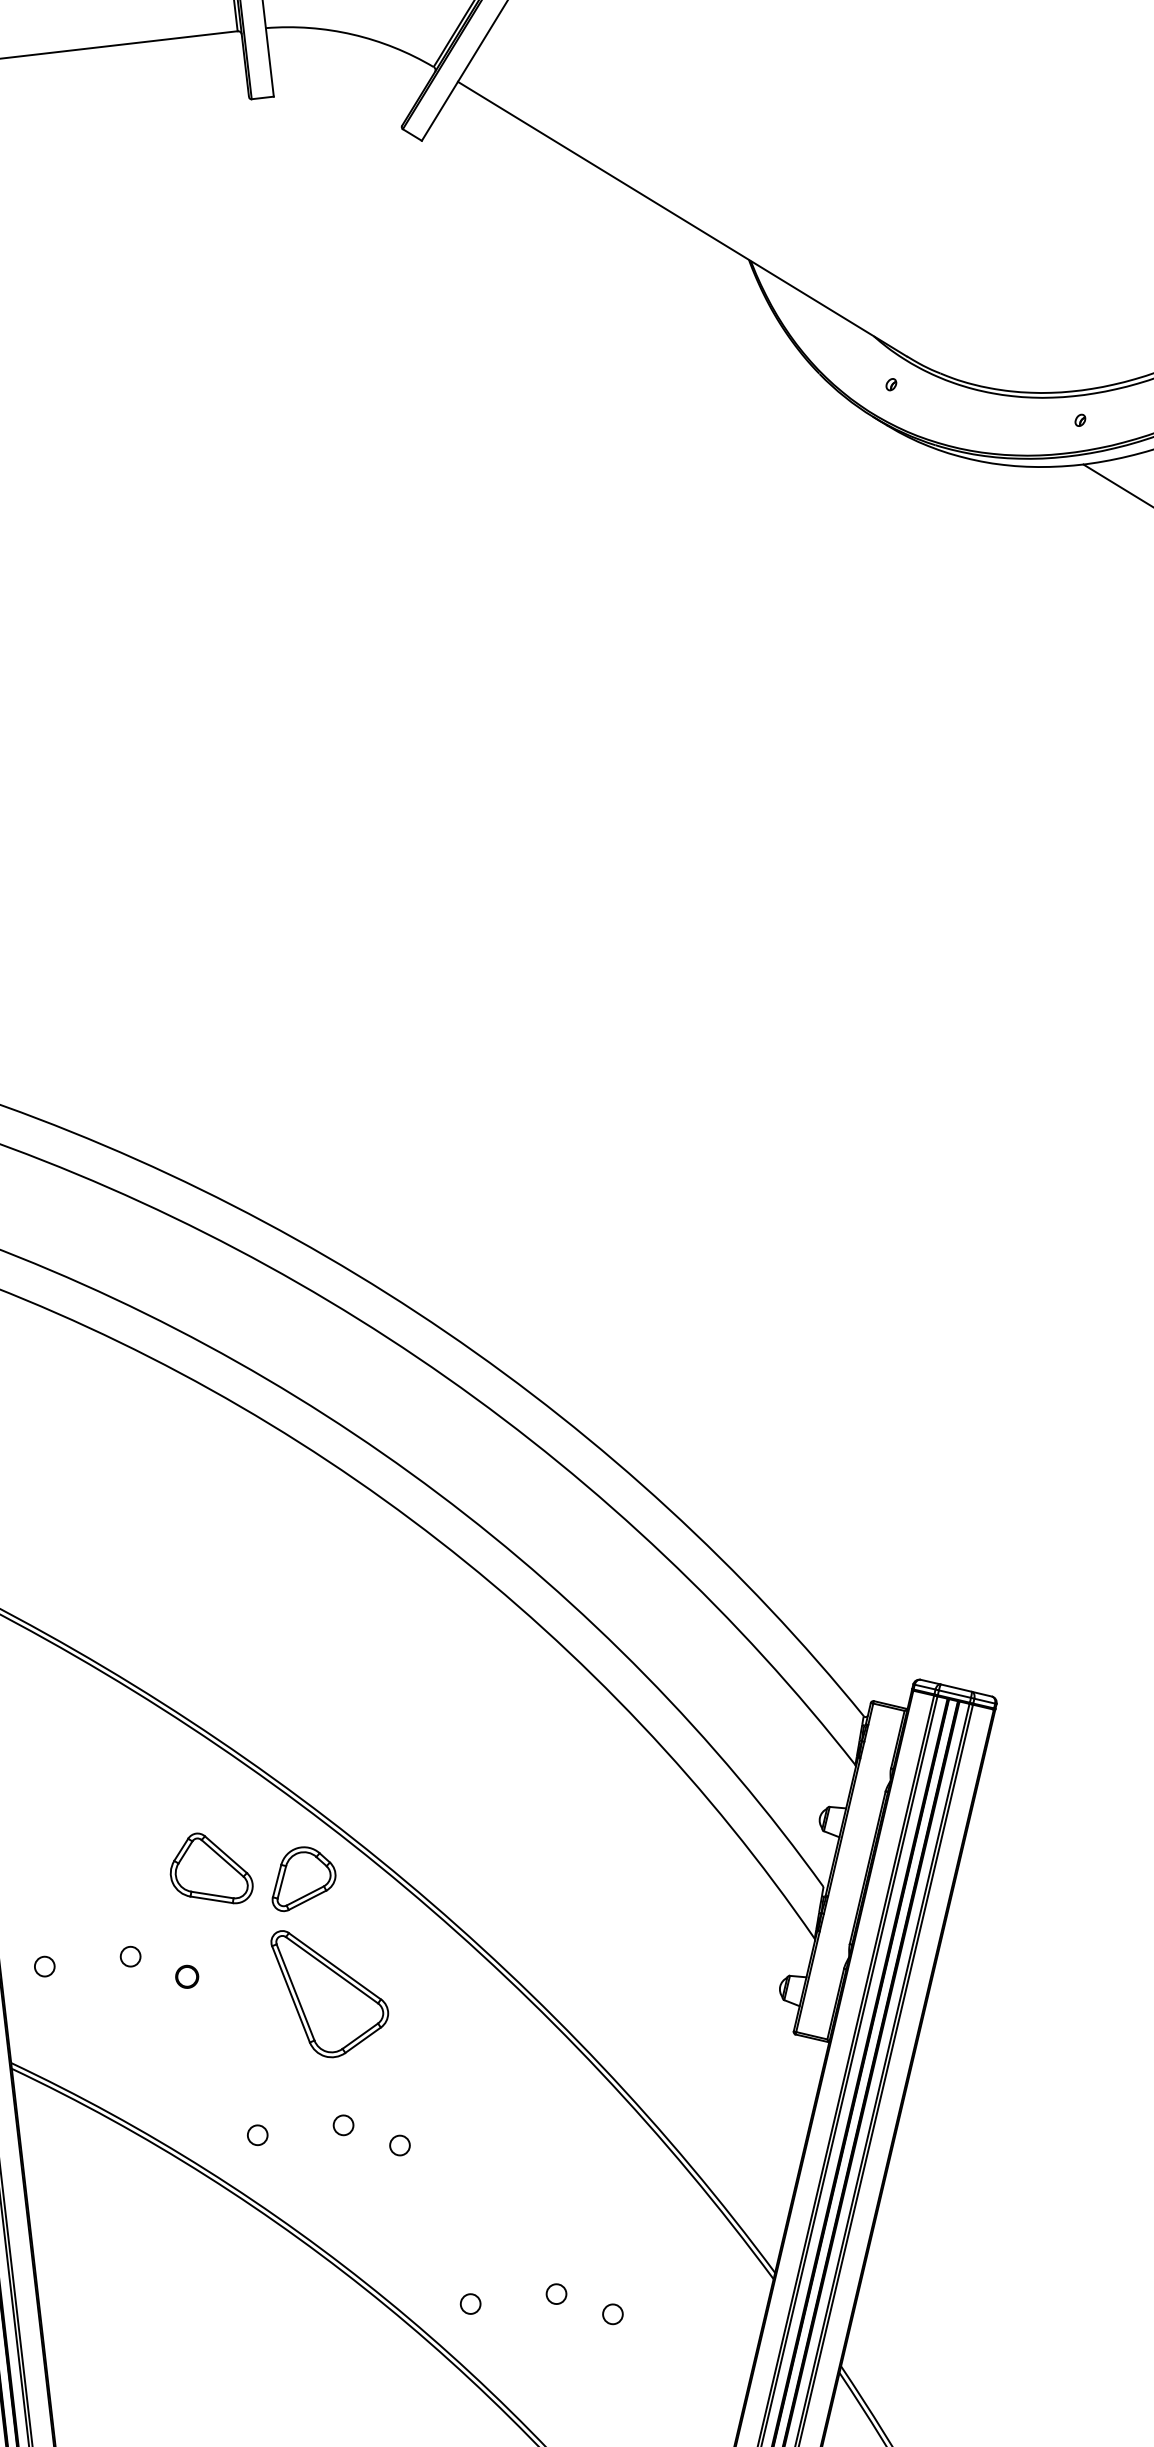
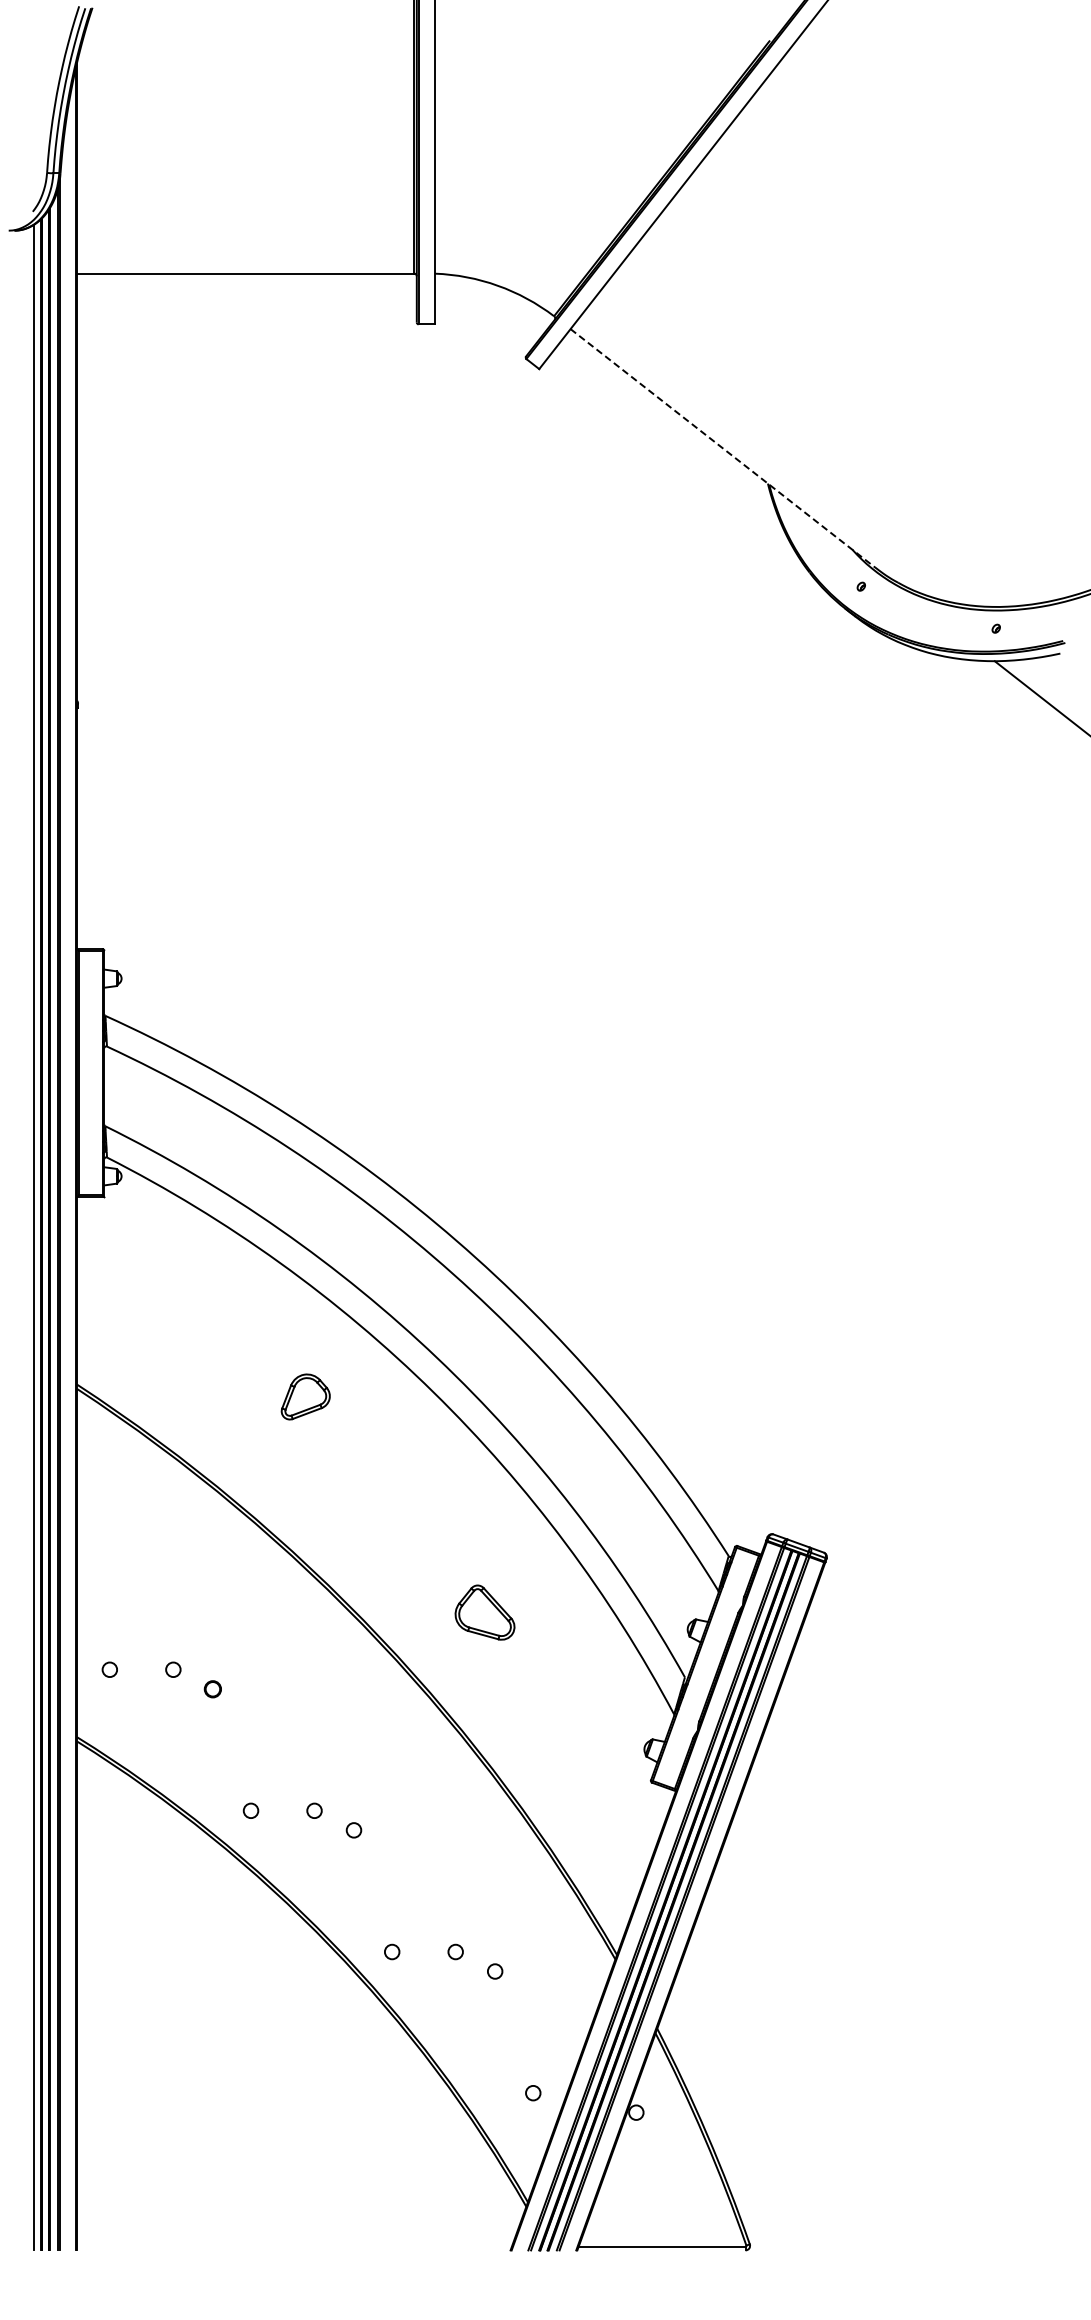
line: (683, 219) -> (723, 448), solid -> dashed
part: (209, 1869) -> (484, 1612), moved
part: (302, 1877) -> (305, 1396), moved
part: (330, 1990) -> (316, 1711), removed

